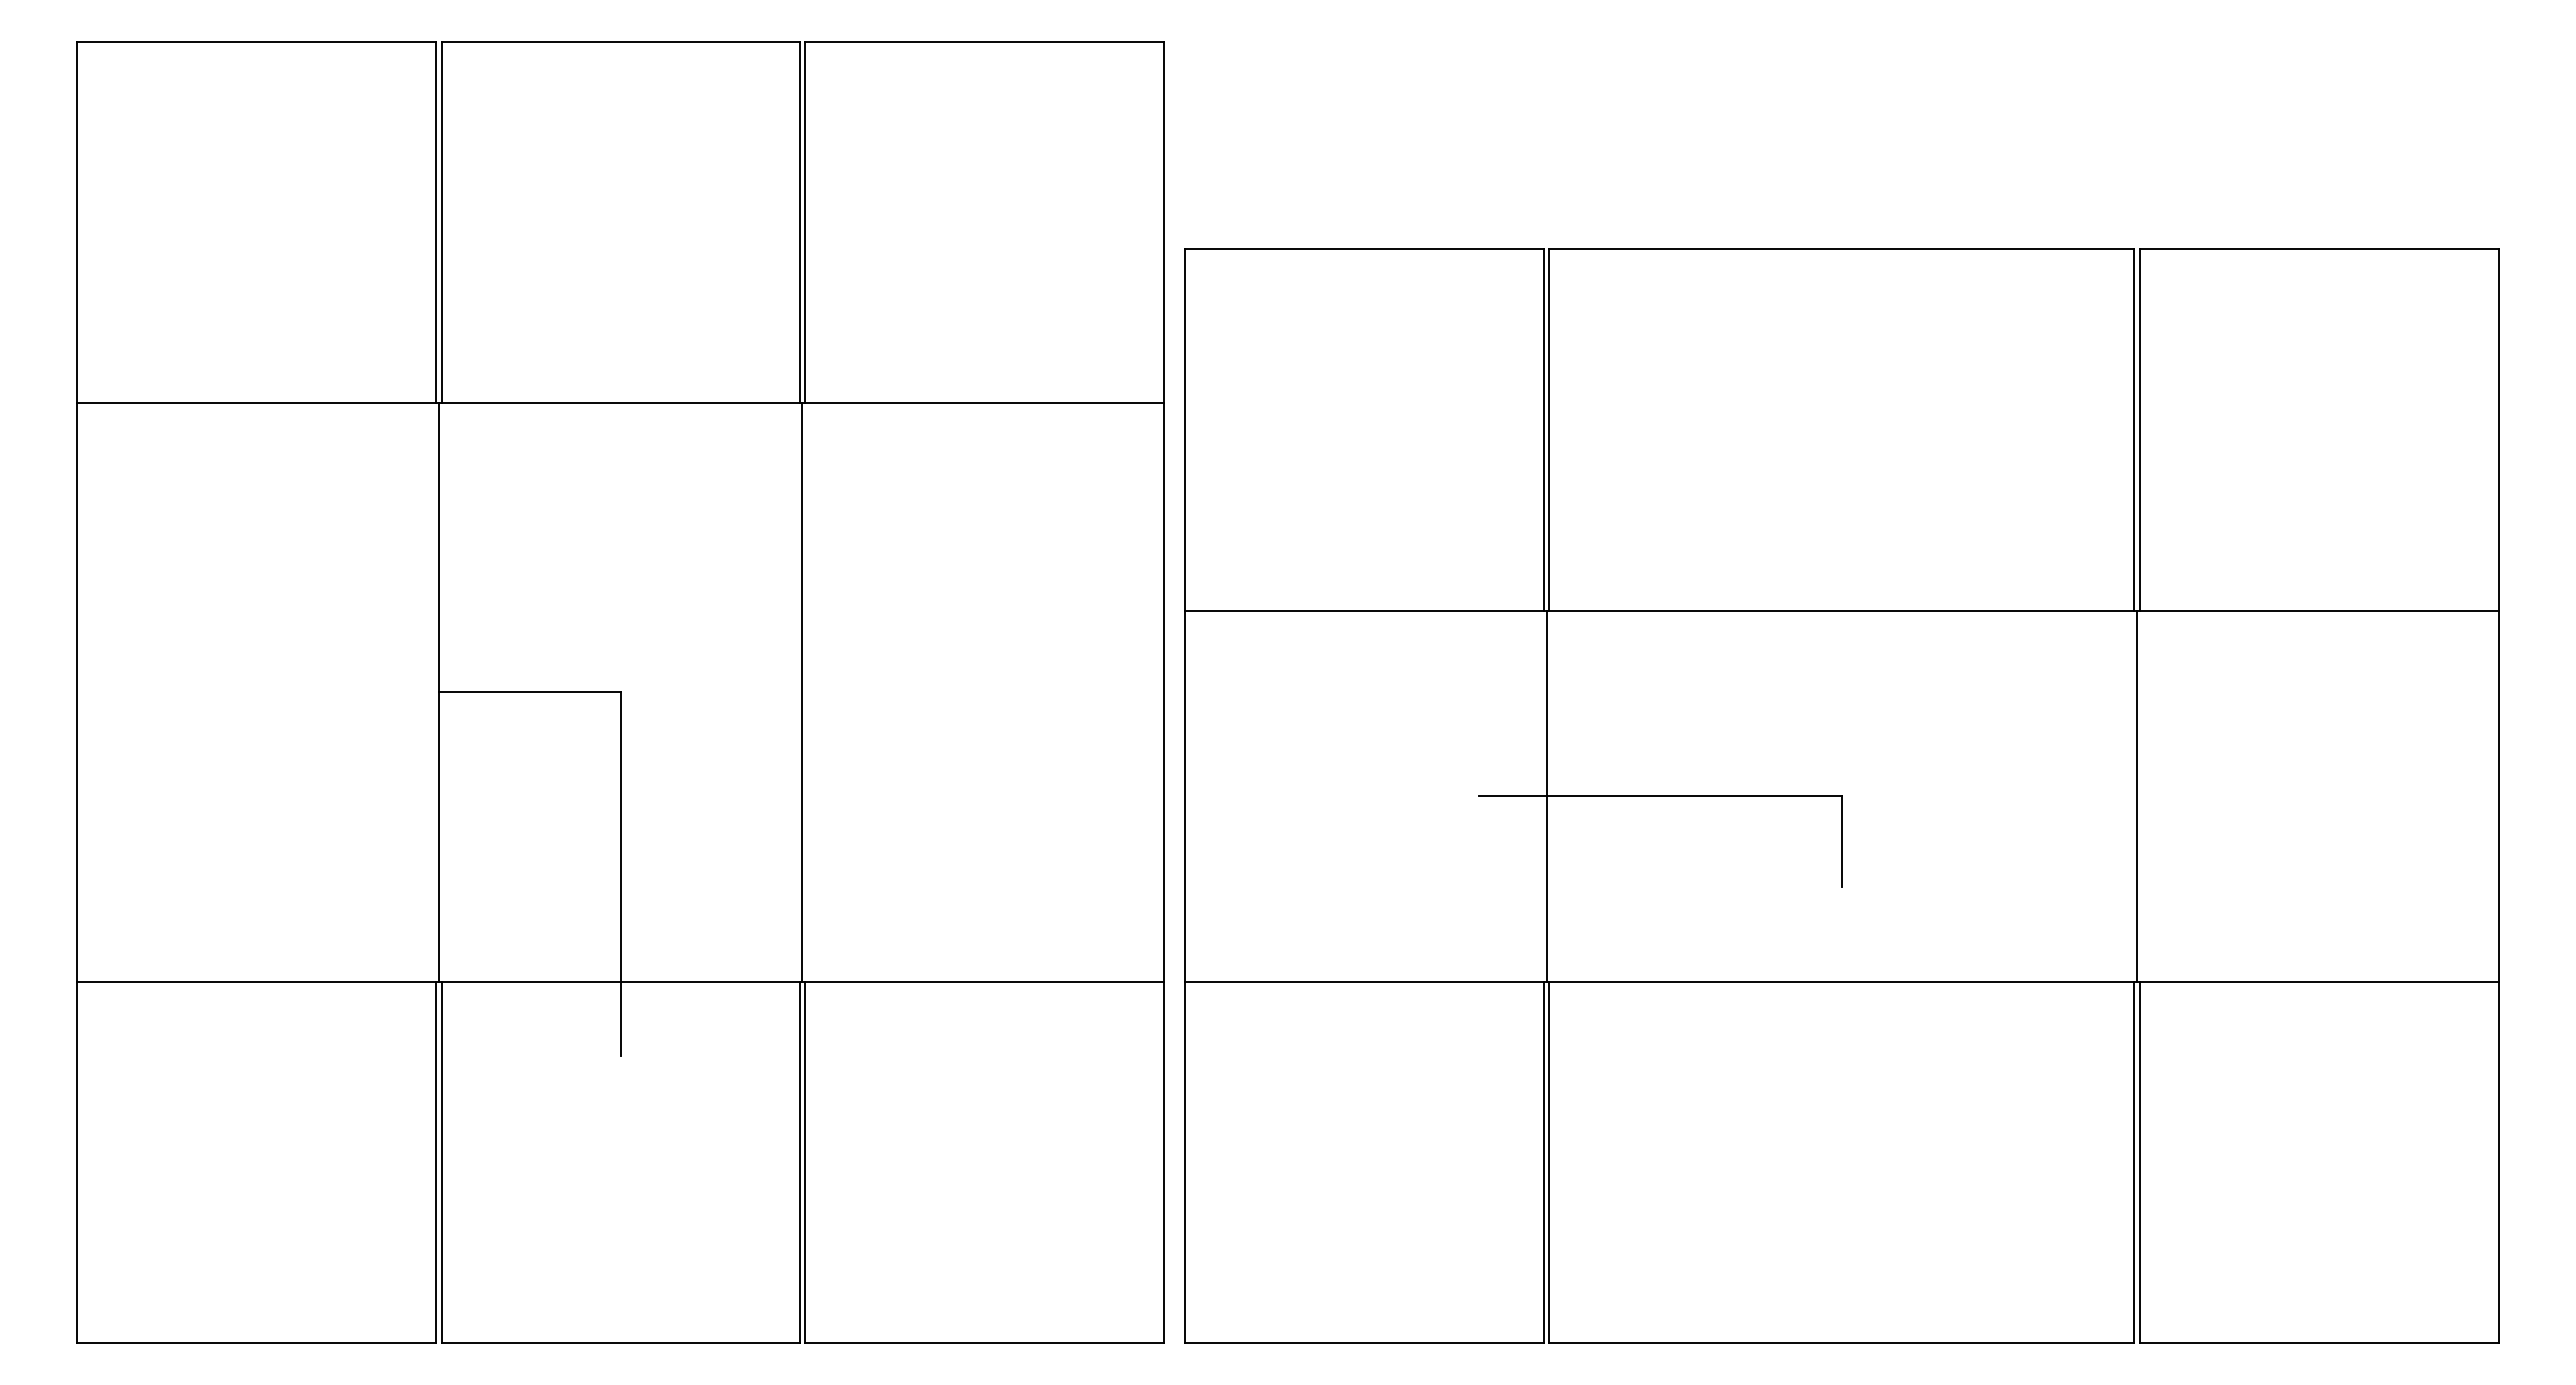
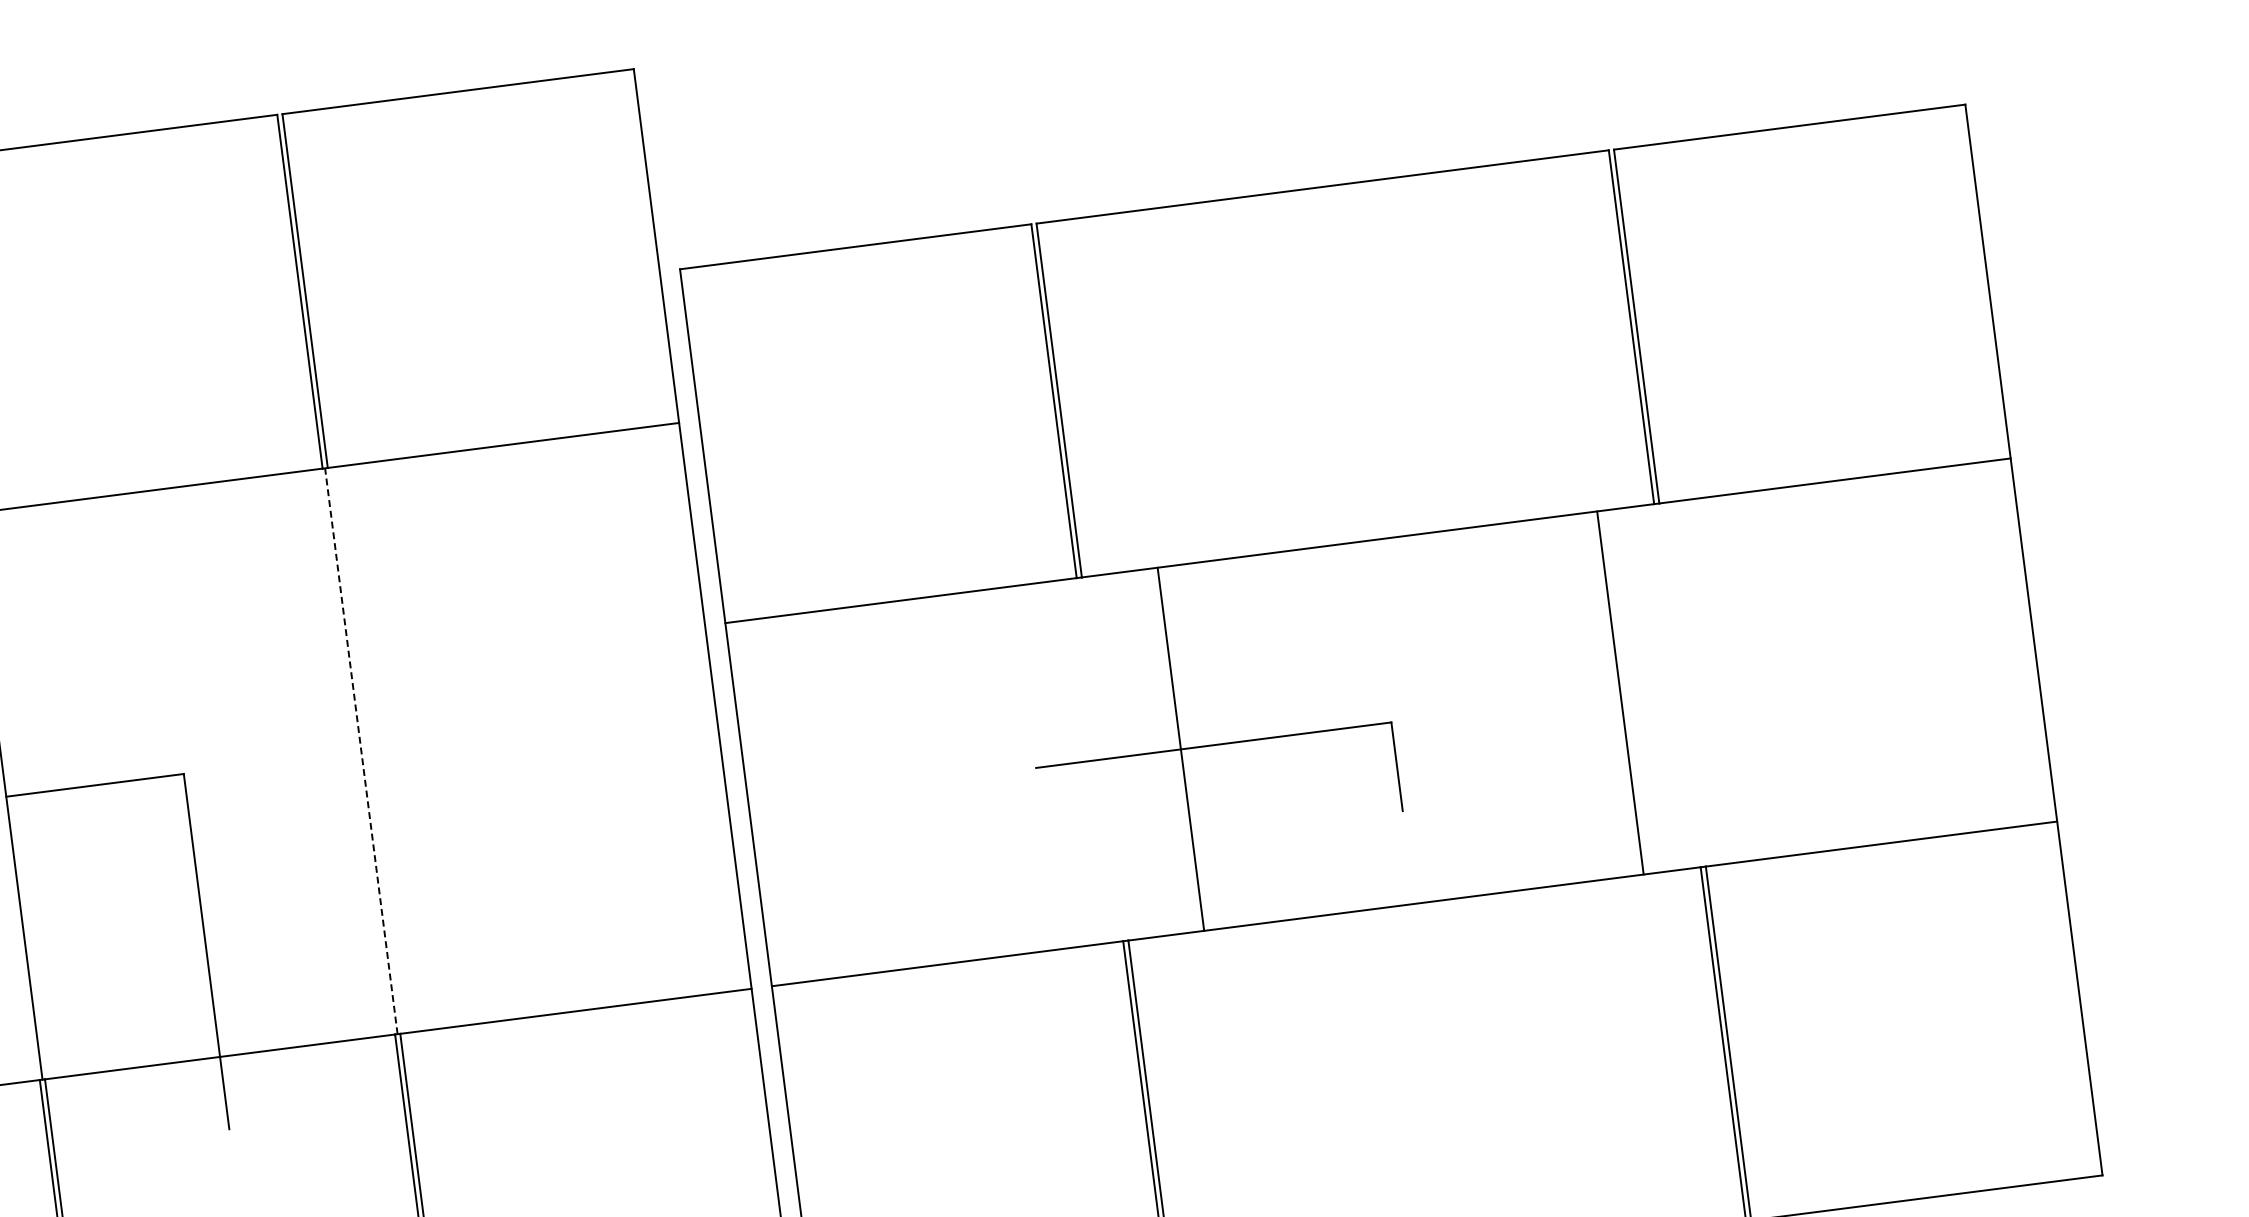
line: (802, 692) -> (361, 751), solid -> dashed
line: (1546, 795) -> (1180, 748), moved
line: (2137, 795) -> (1620, 692), moved

